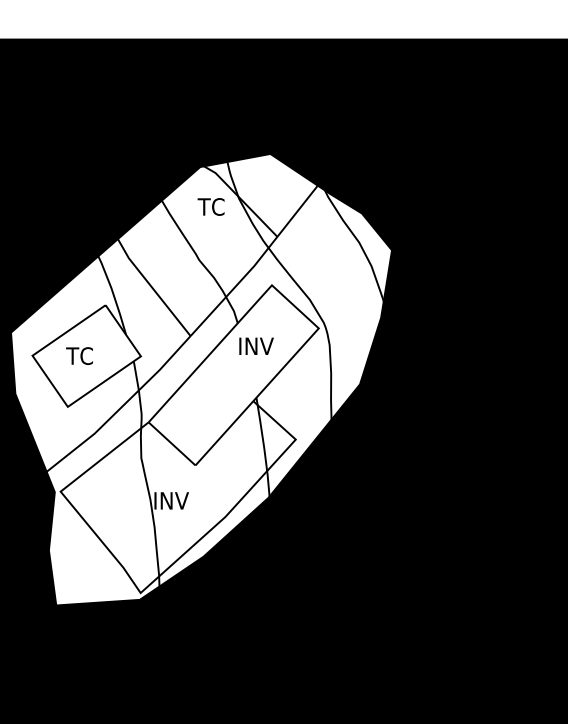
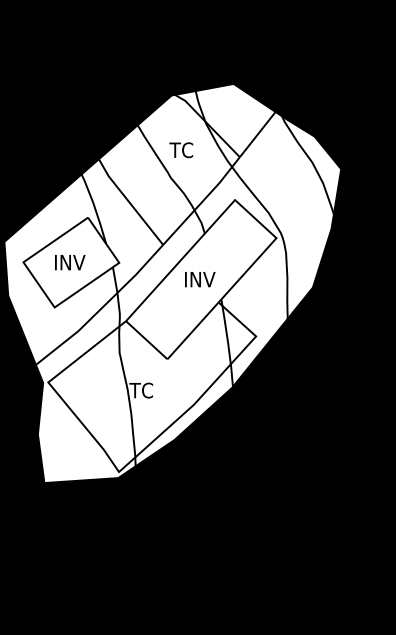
text: (210, 206) -> (180, 149), moved
text: (256, 345) -> (200, 278), moved
text: (84, 355) -> (69, 262), TC -> INV
text: (170, 500) -> (145, 390), INV -> TC

